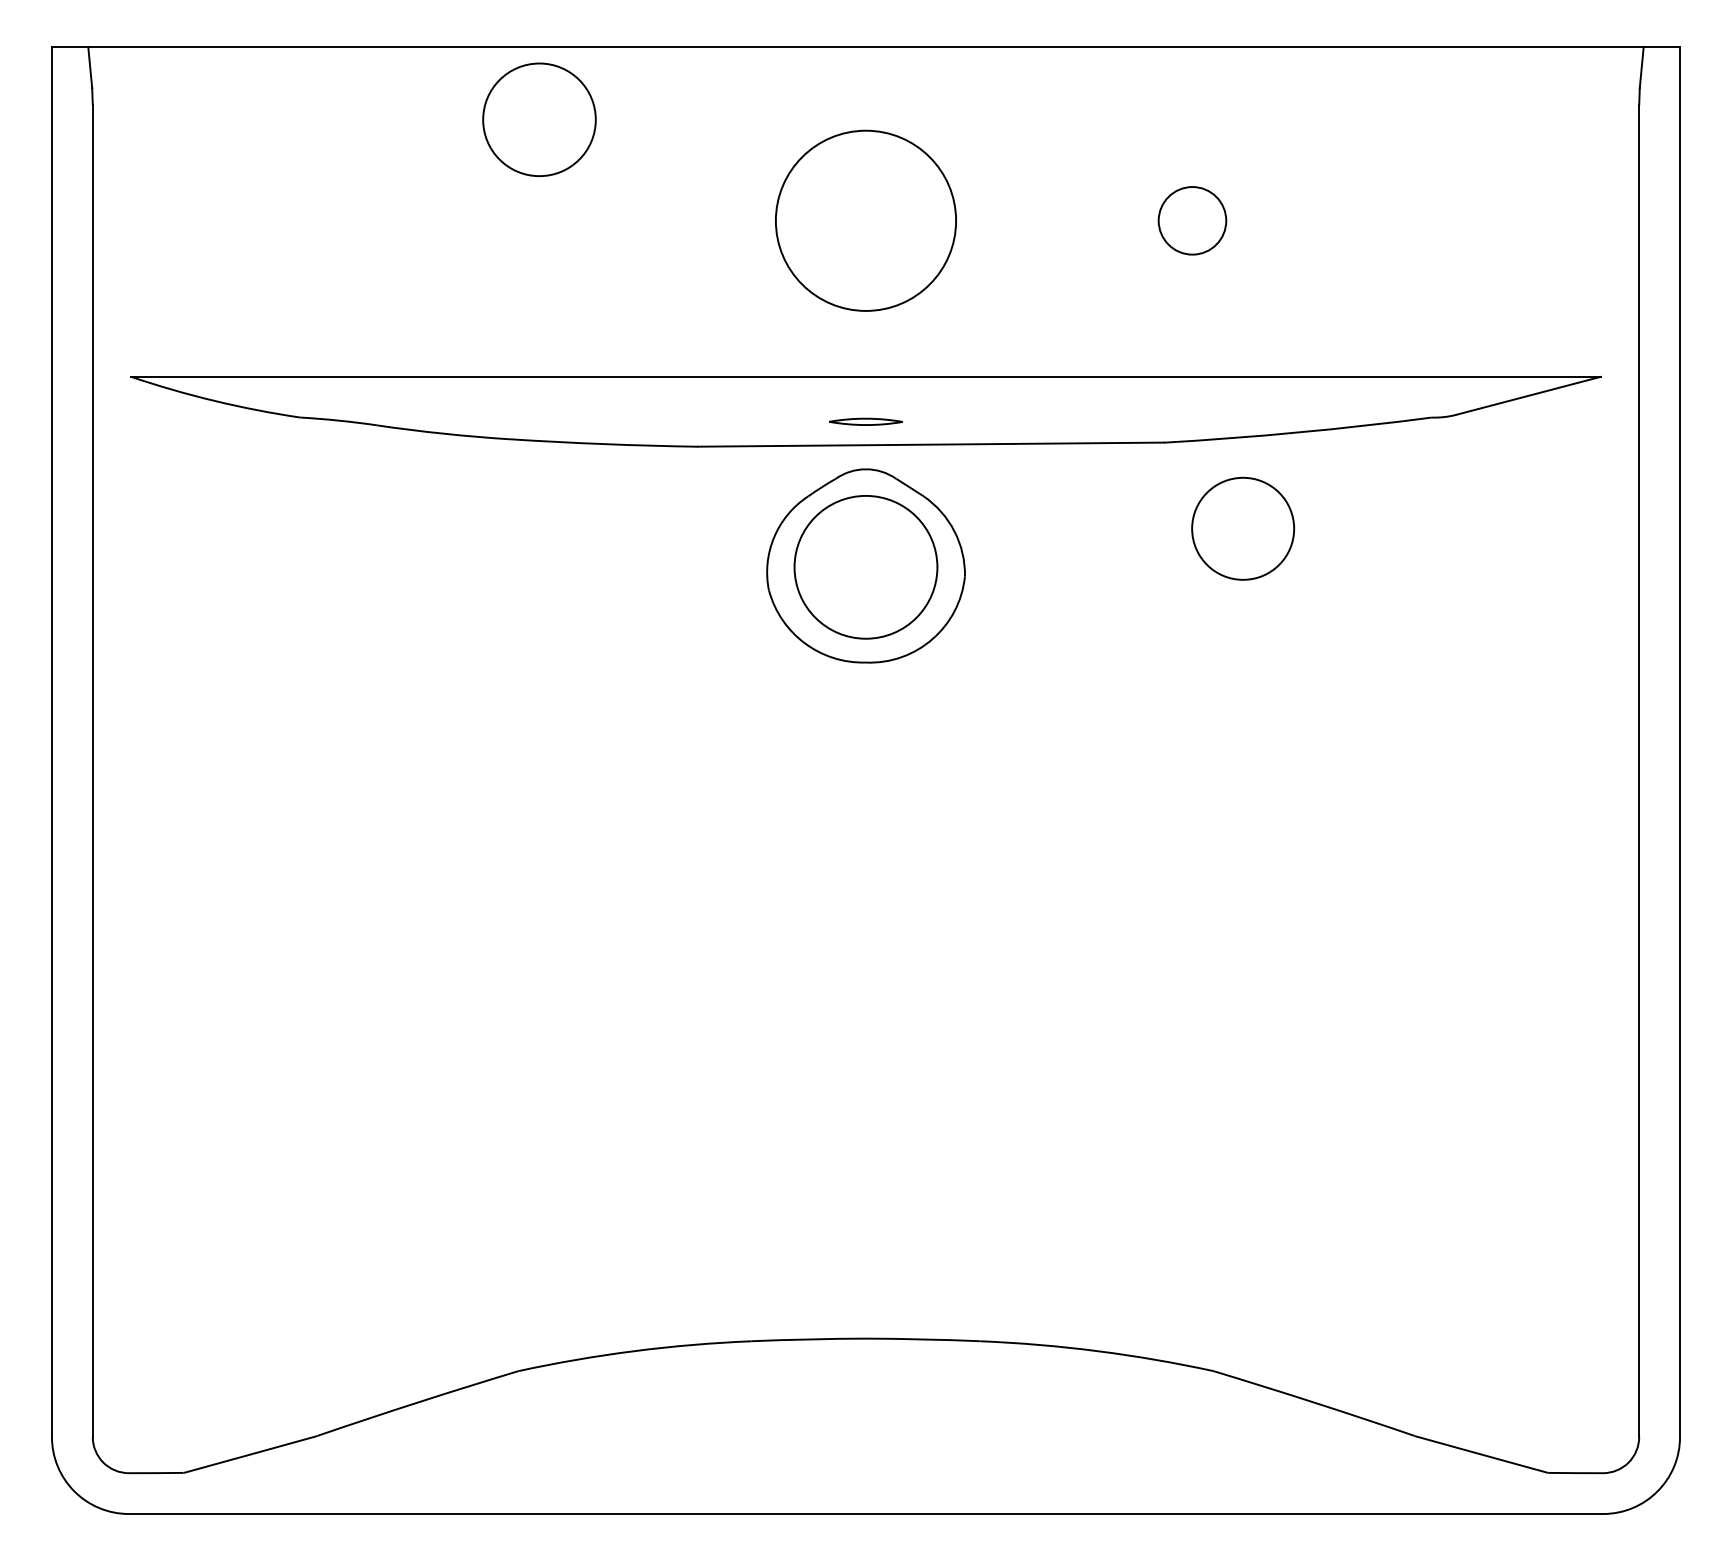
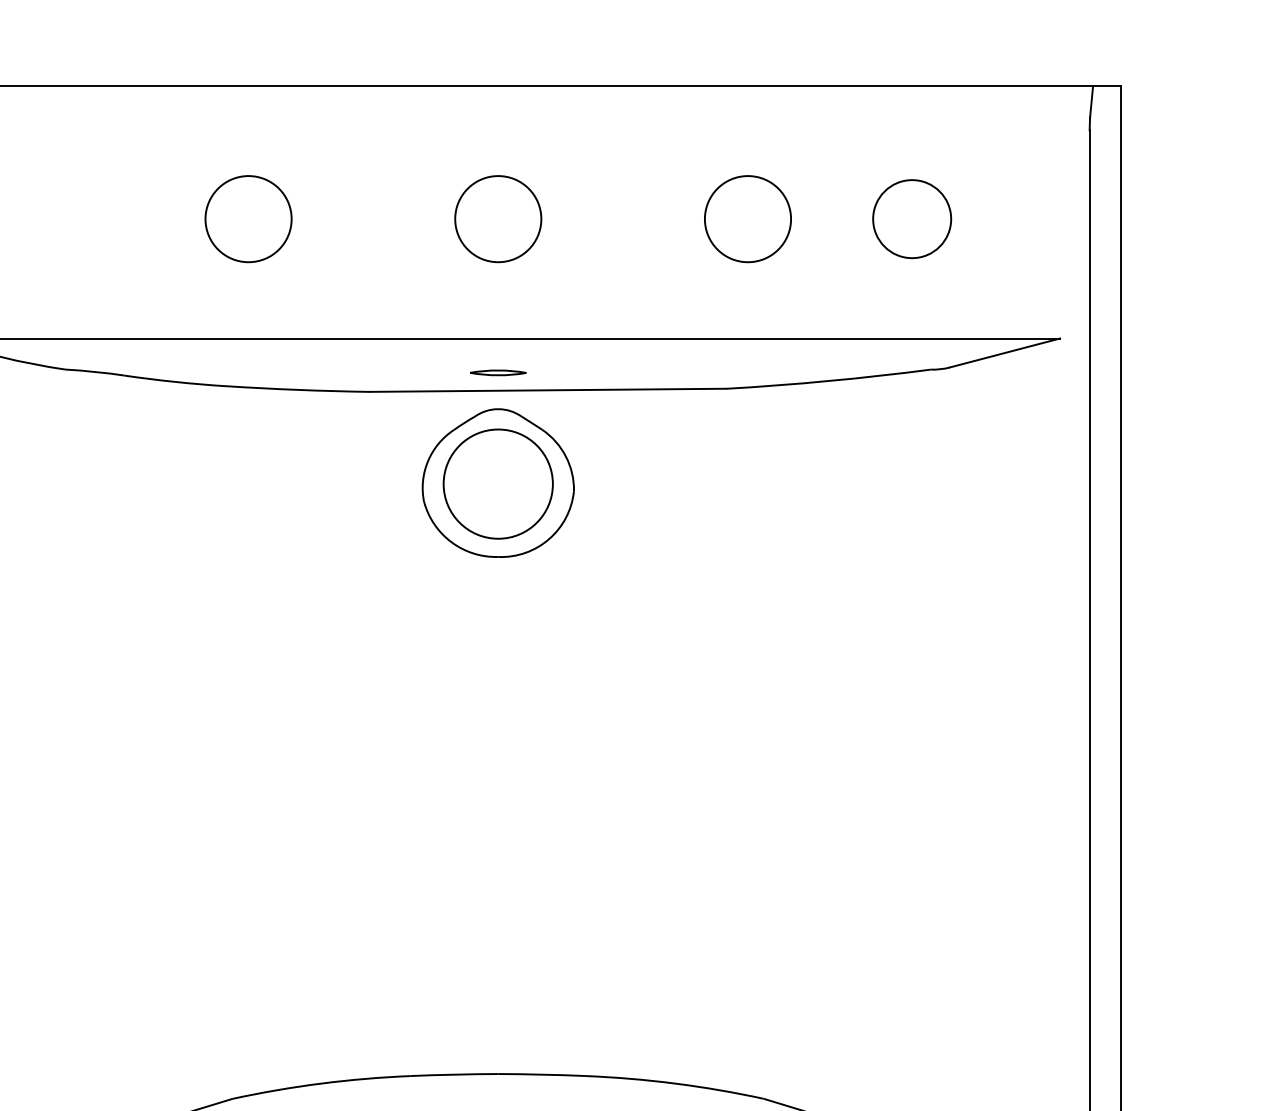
circle: (539, 119) -> (248, 218), moved
circle: (865, 220) -> (497, 218), size x0.62
circle: (1192, 220) -> (748, 218), size x1.67
circle: (1243, 528) -> (912, 218), moved

